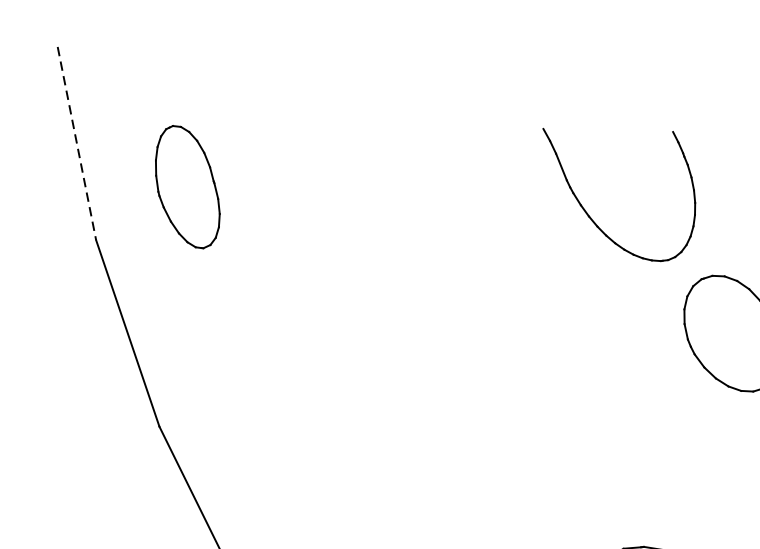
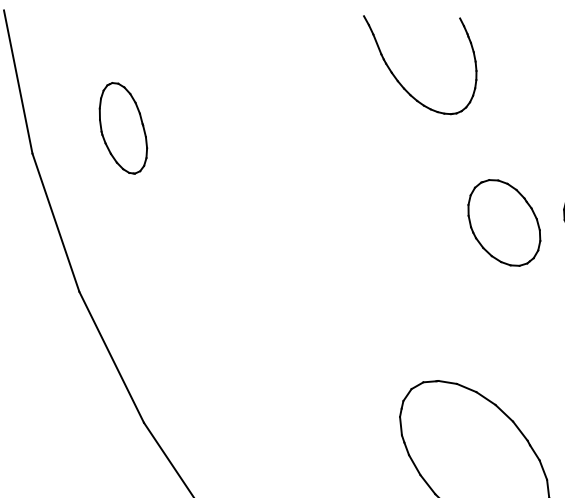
line: (77, 144) -> (18, 82), dashed -> solid
part: (187, 187) -> (123, 128), moved
part: (594, 219) -> (401, 83), moved

